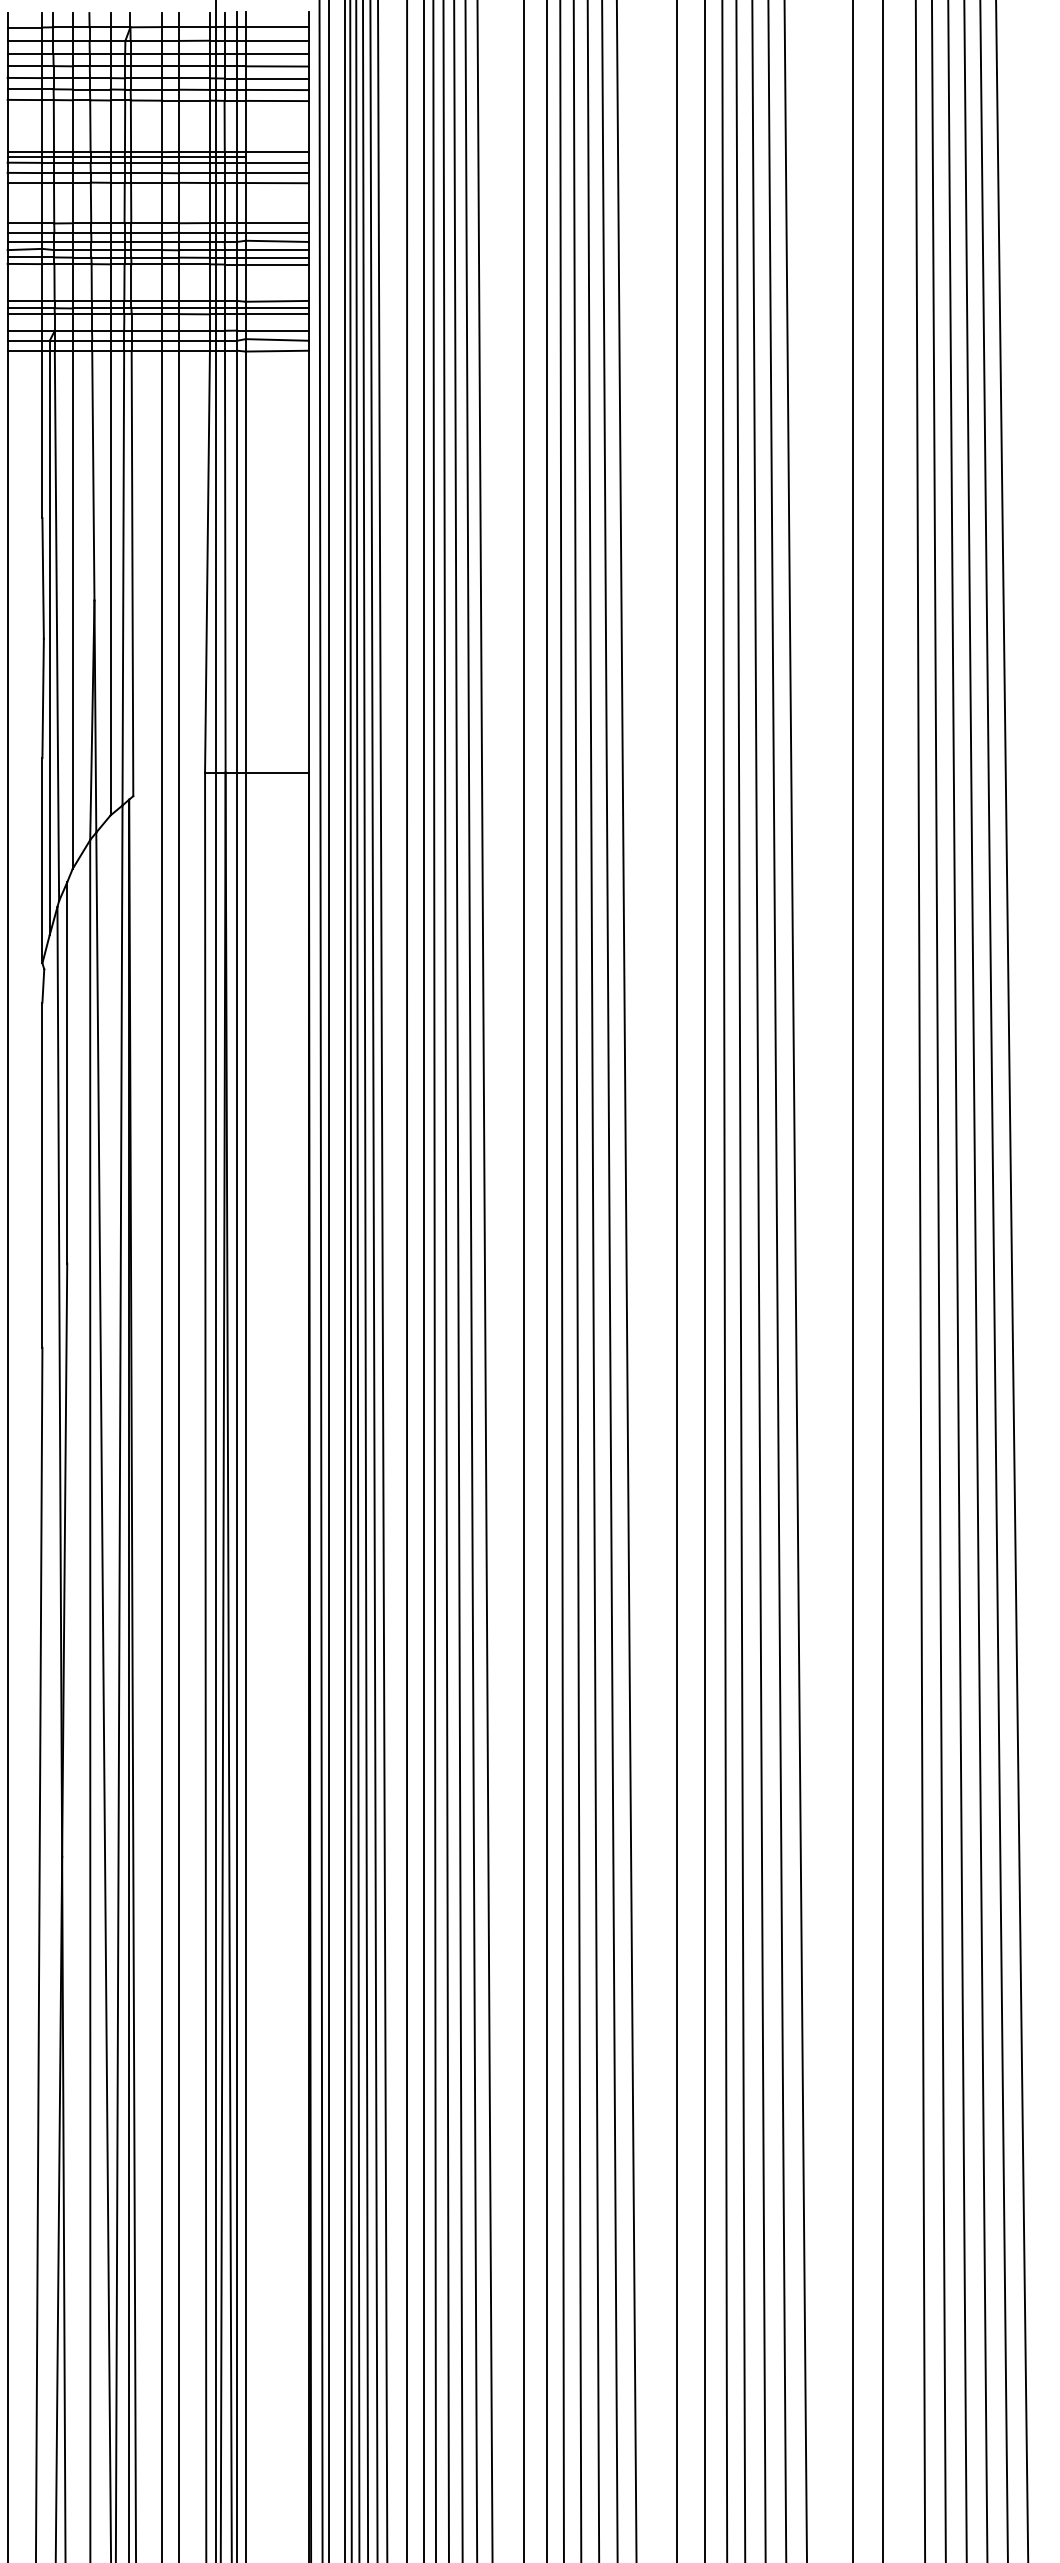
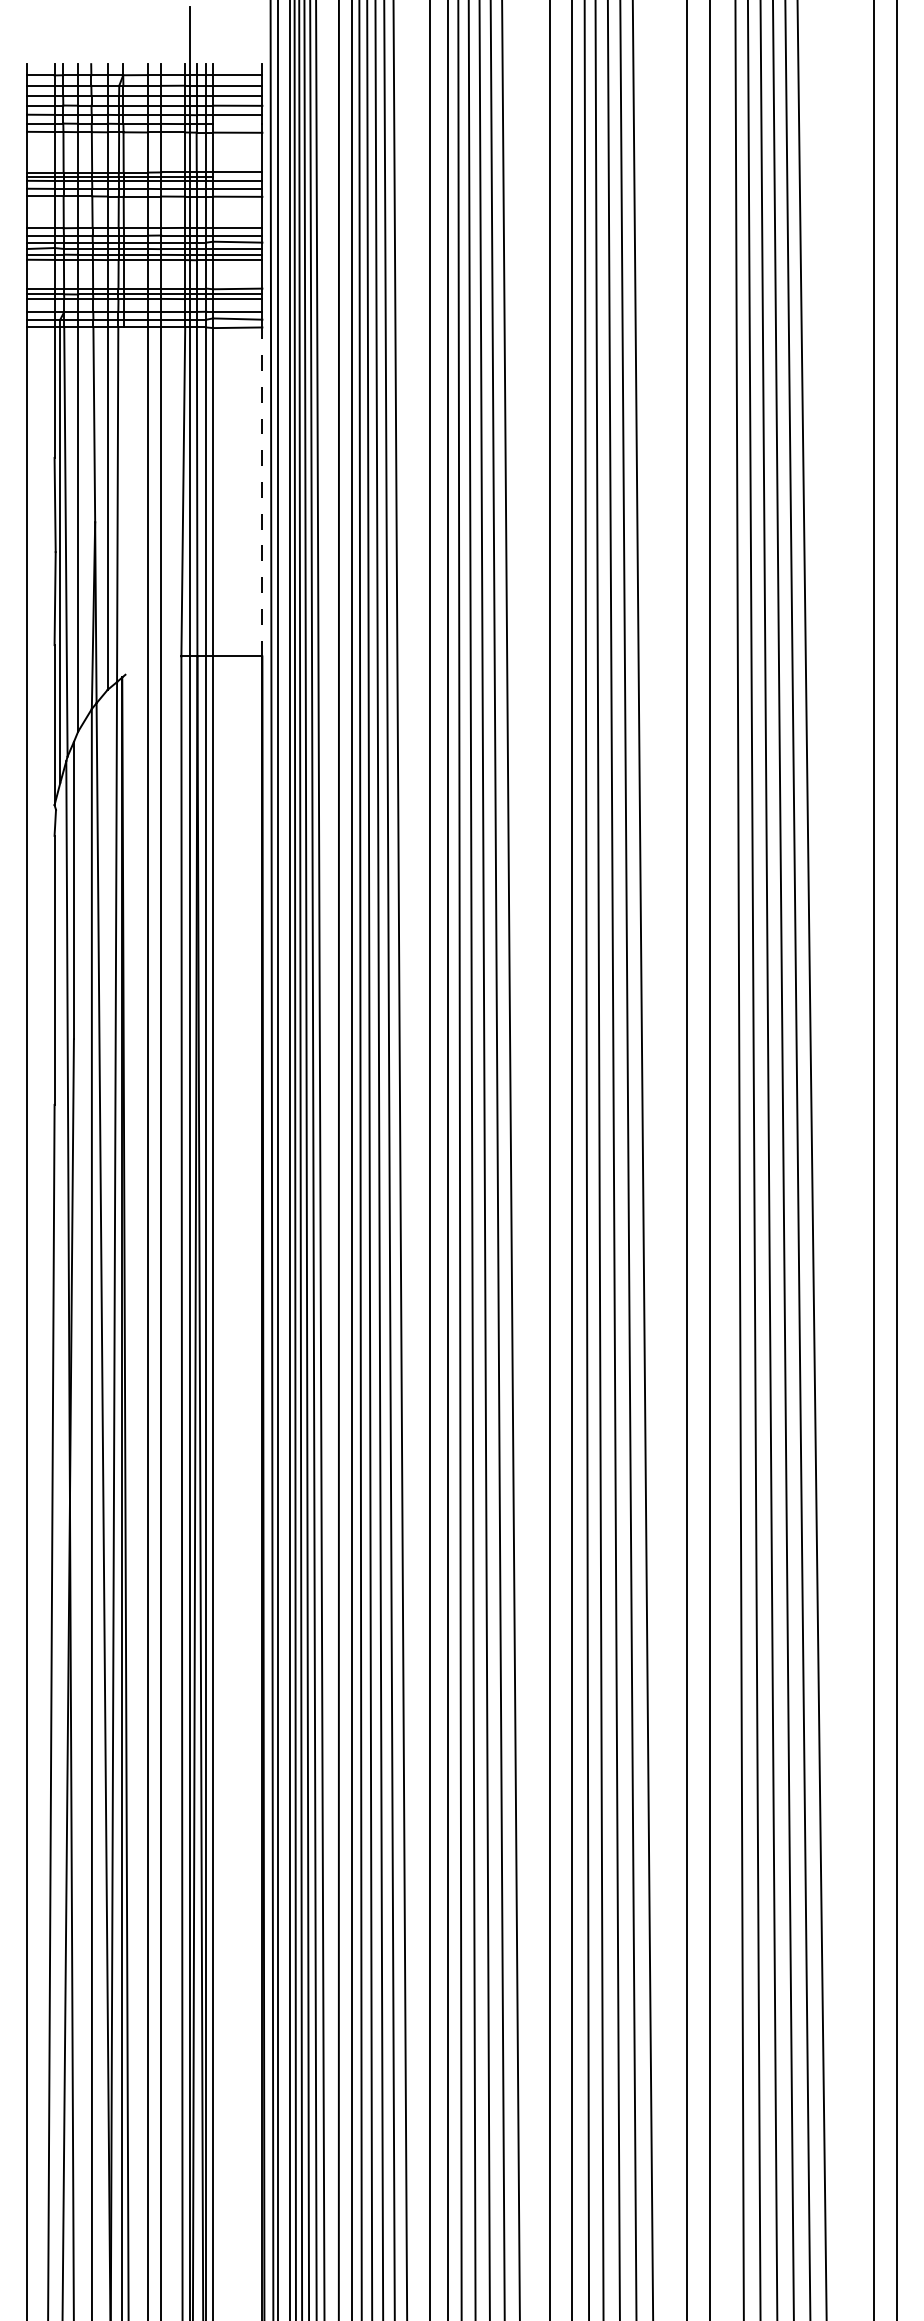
line: (276, 90) -> (237, 124), removed
line: (309, 561) -> (262, 491), solid -> dashed
line: (132, 572) -> (124, 500), removed

